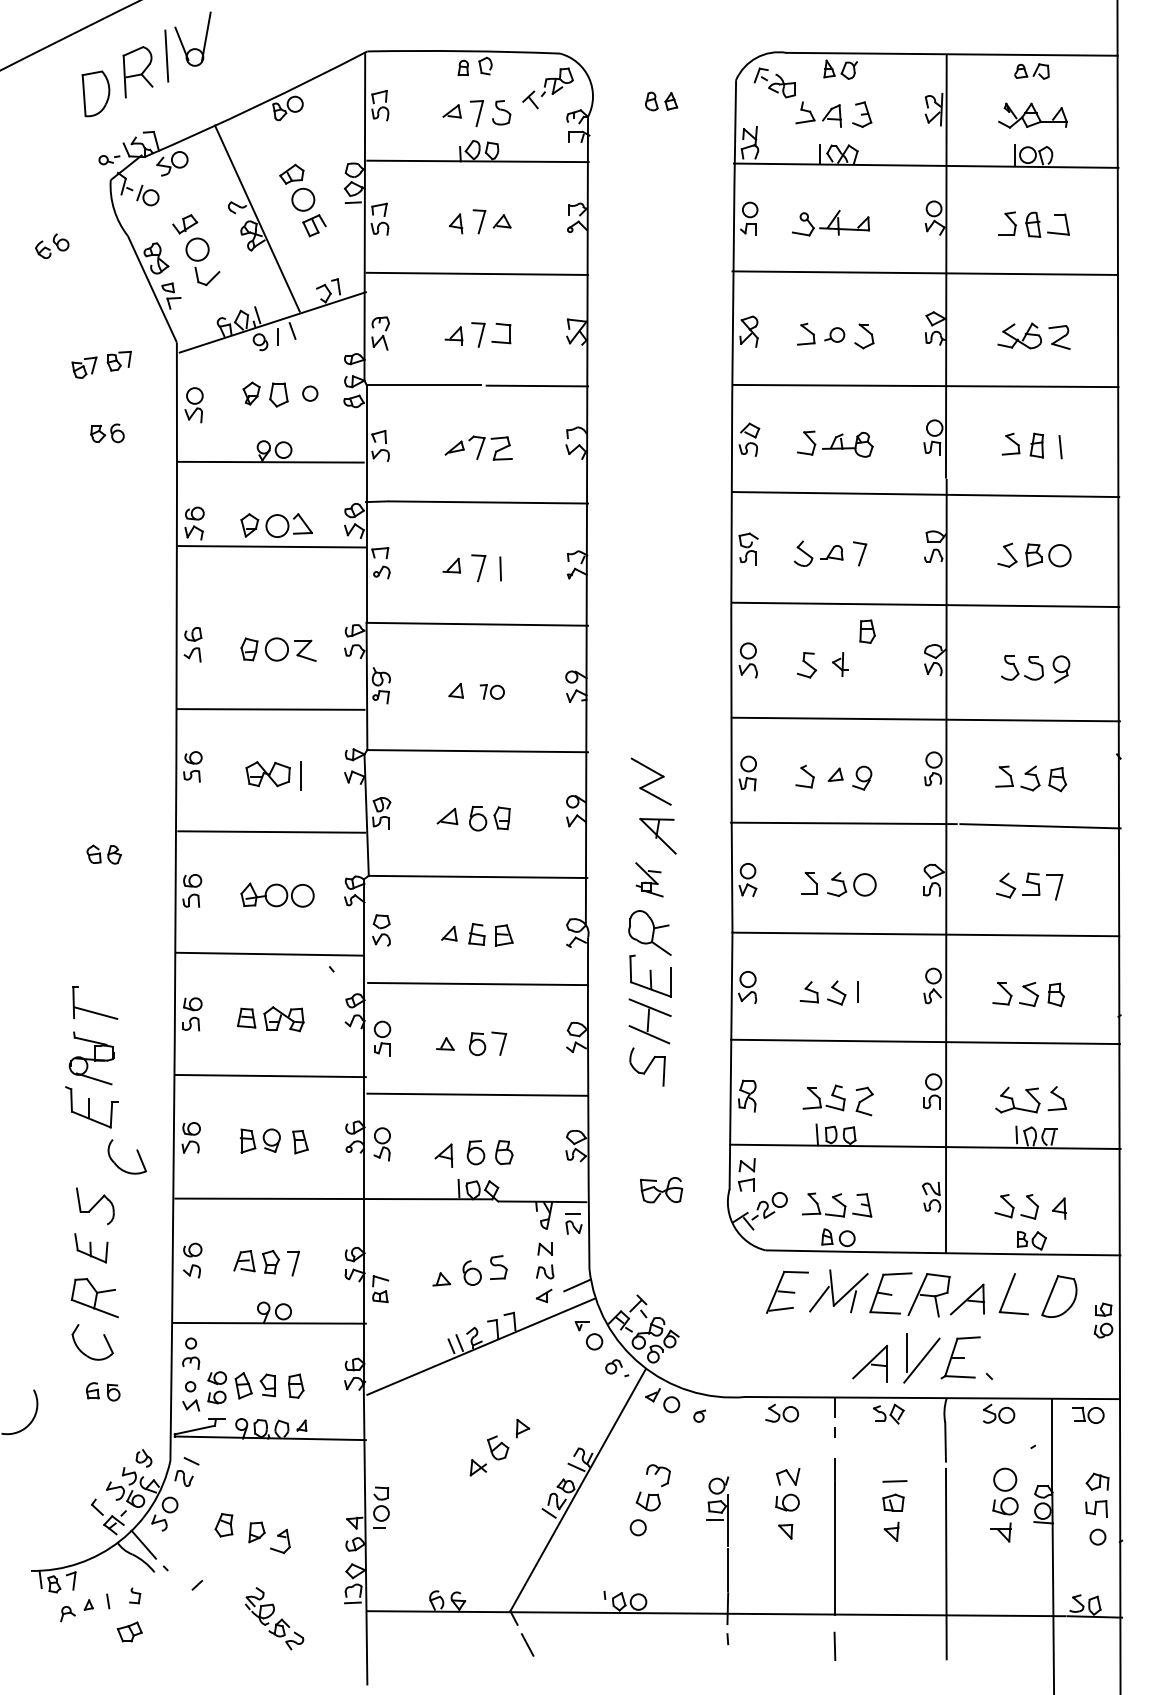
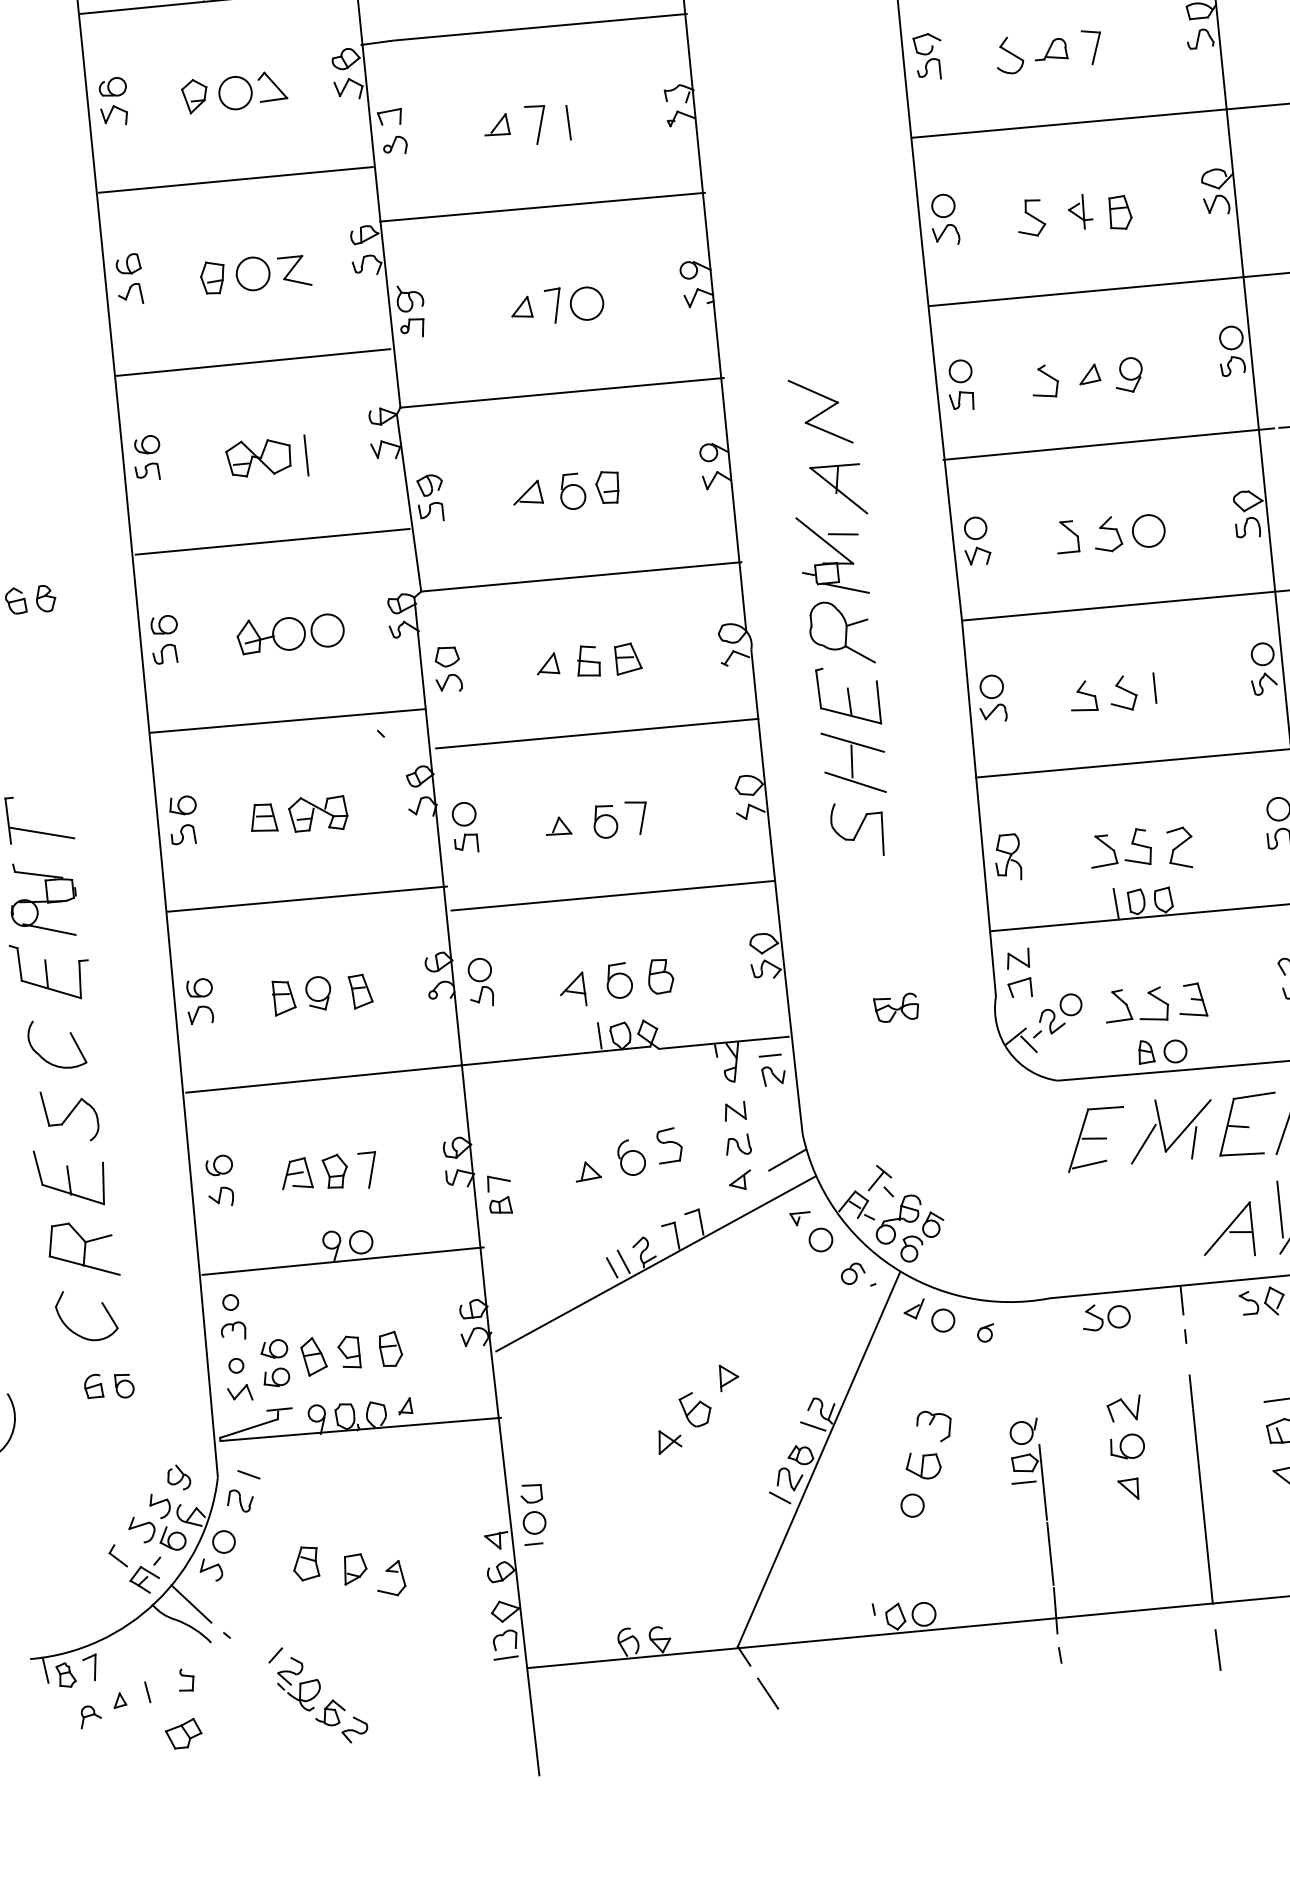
line: (271, 546) -> (235, 179), moved
part: (867, 631) -> (1120, 212), moved
part: (492, 691) -> (574, 303), size x1.67
part: (649, 879) -> (832, 555), size x1.67
part: (136, 1151) -> (69, 1034), moved
part: (661, 1189) -> (896, 1007), size x0.71
part: (91, 1248) -> (70, 1178), size x1.43
part: (274, 1618) -> (321, 1699), moved

